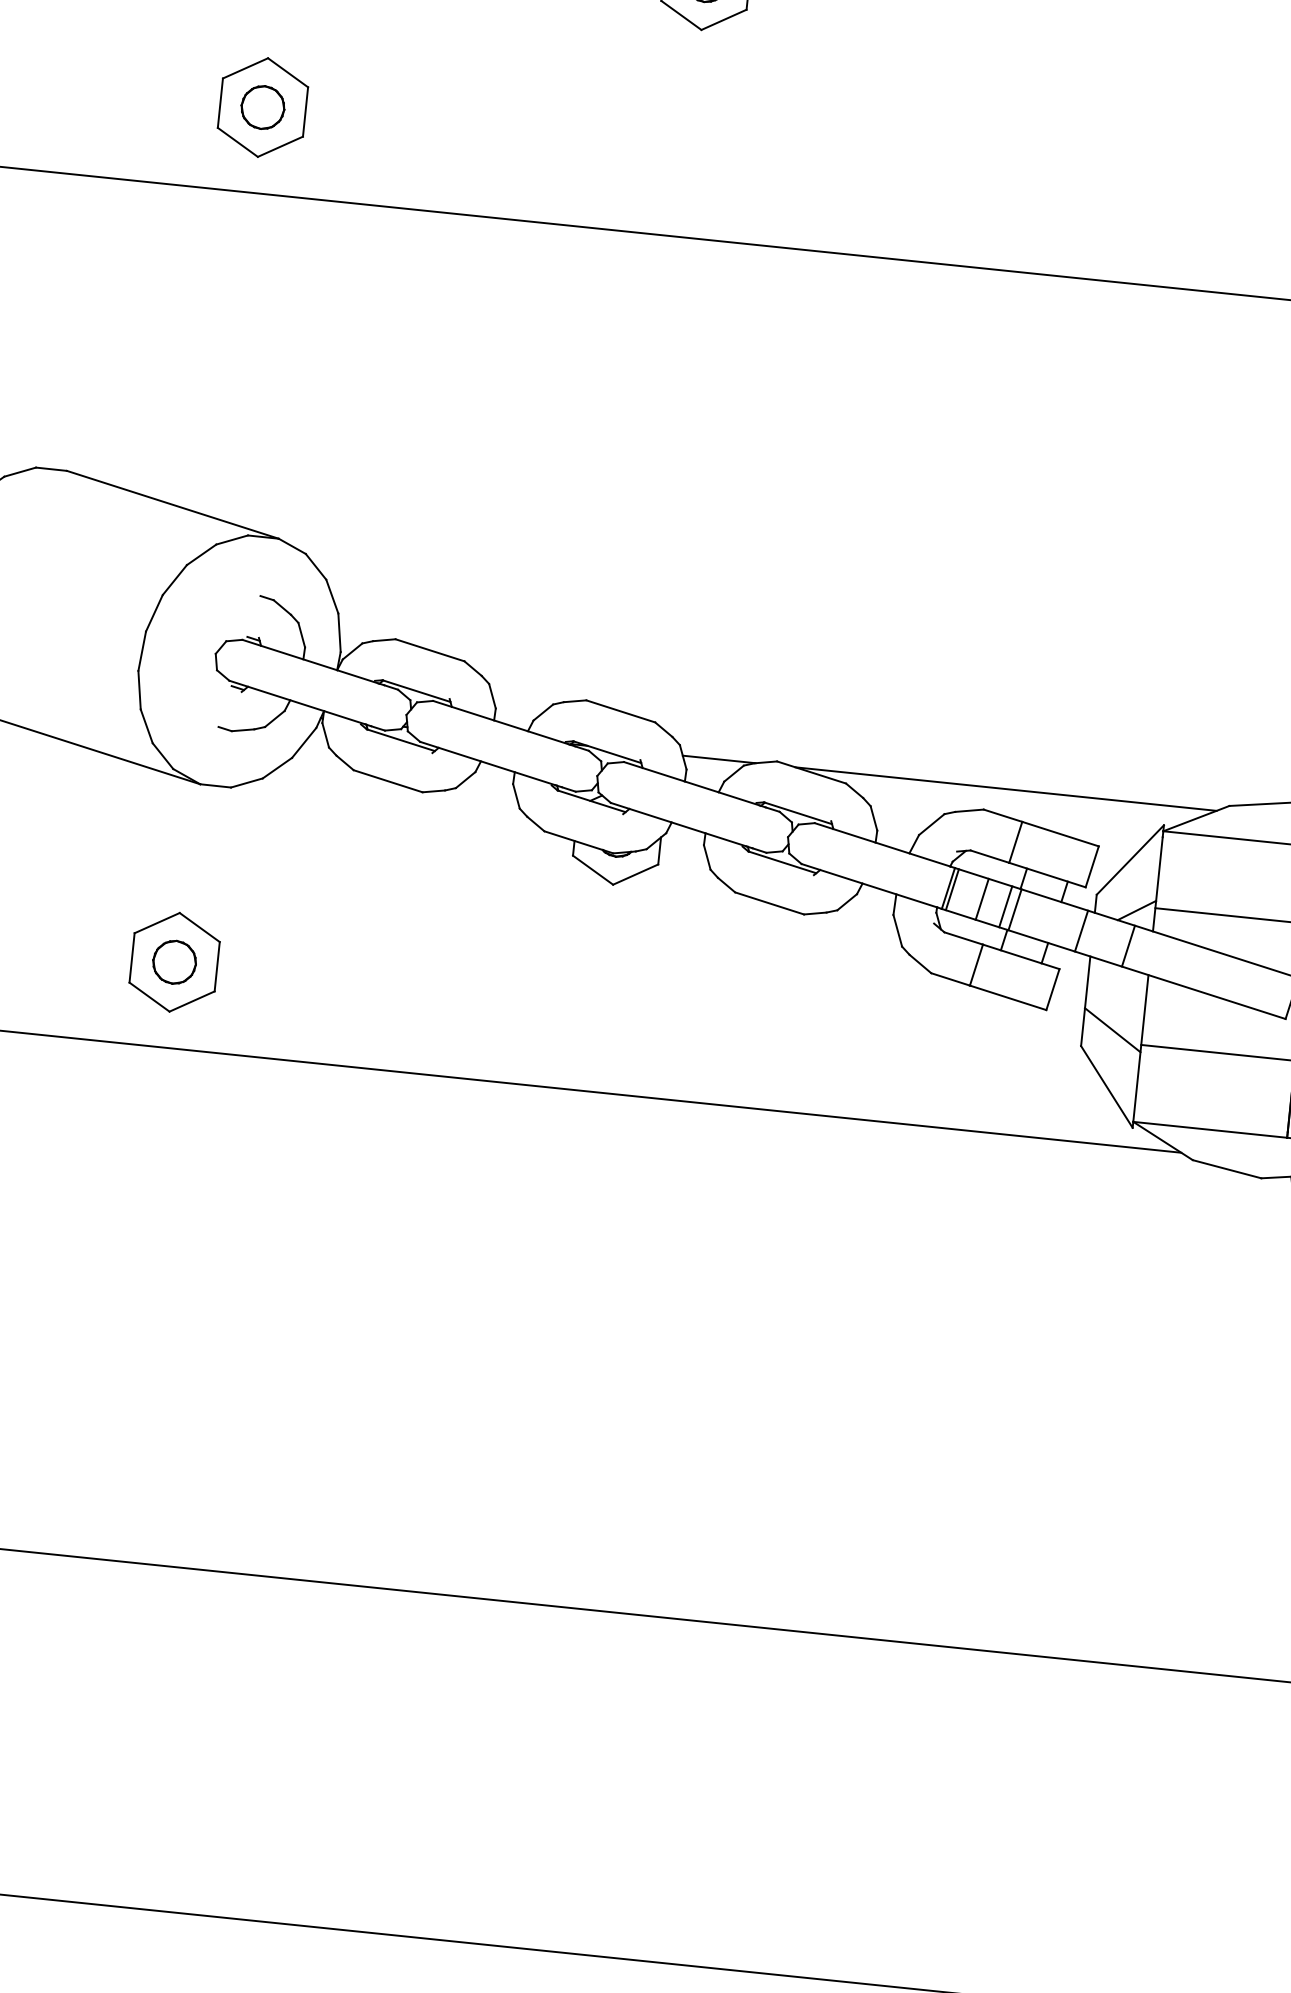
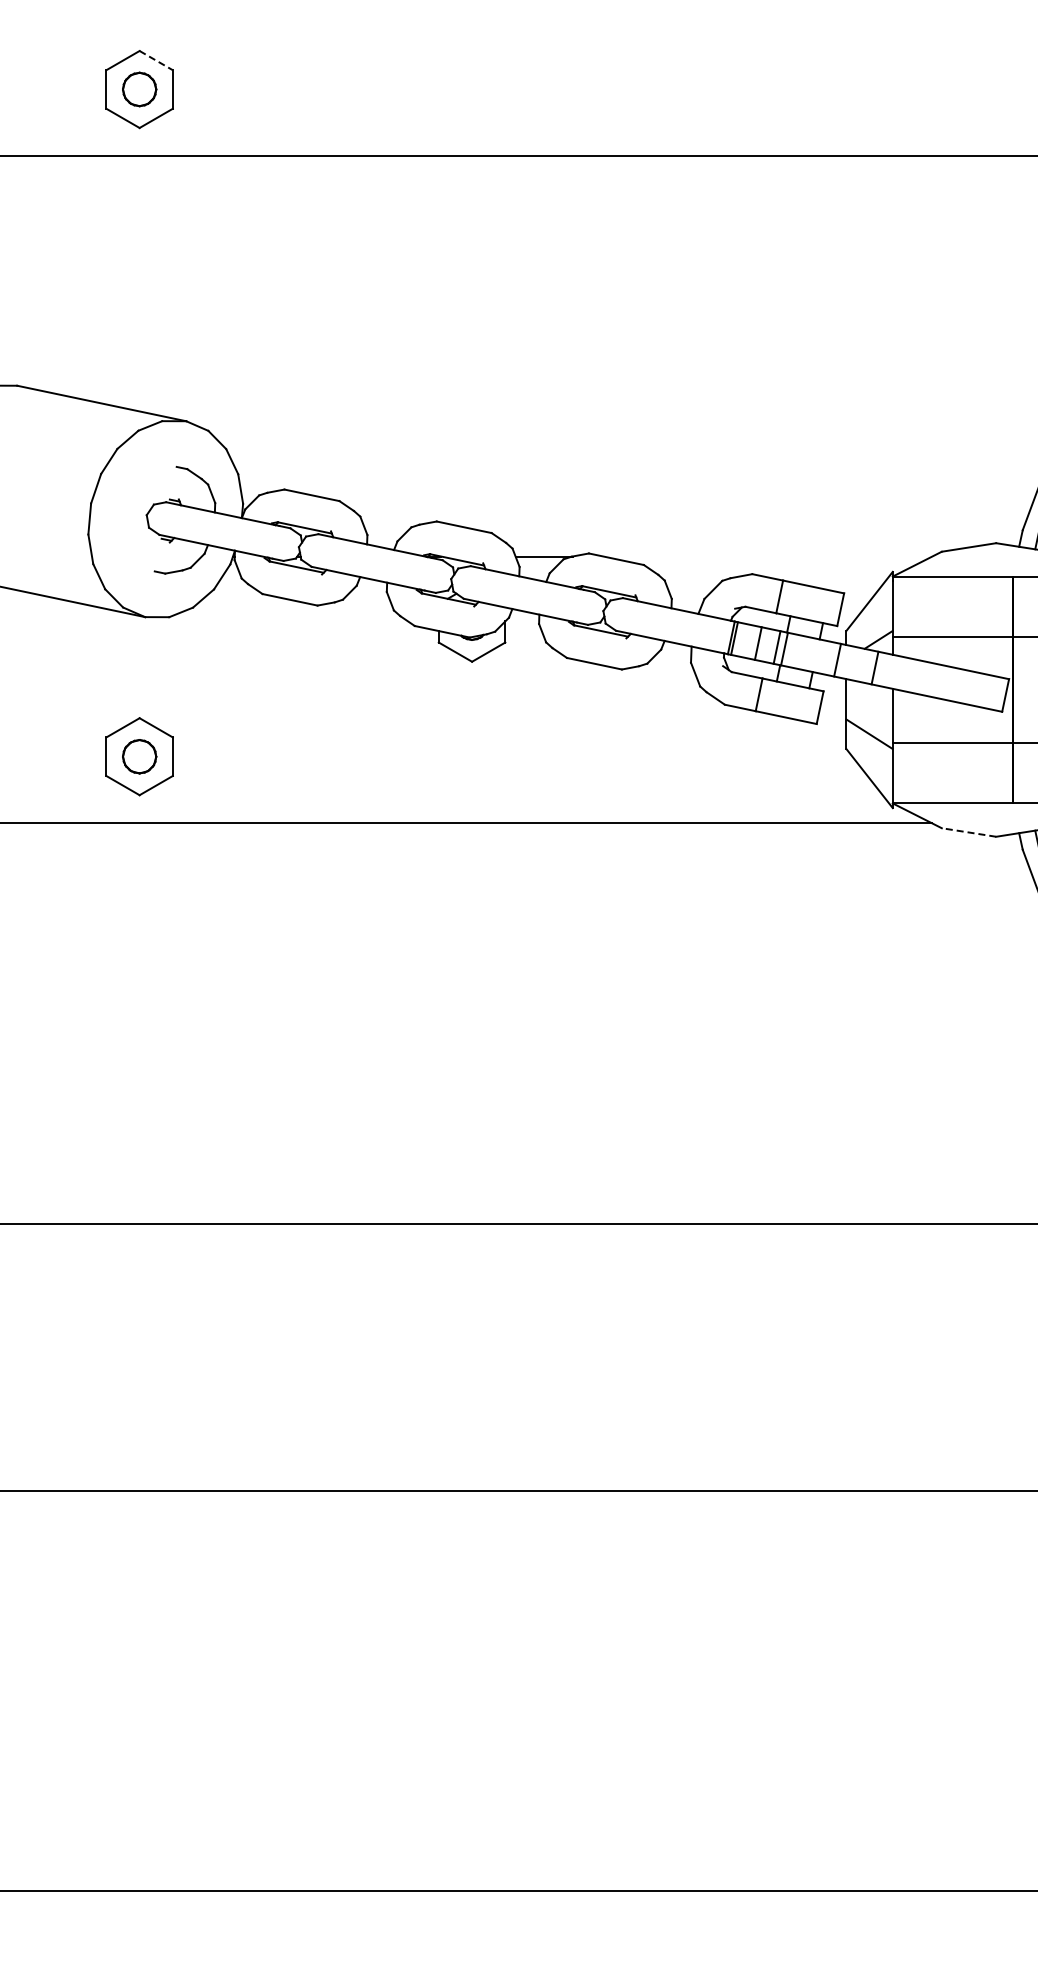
line: (288, 72) -> (156, 60), solid -> dashed
line: (1005, 788) -> (767, 556), removed
line: (1227, 1169) -> (969, 832), solid -> dashed

